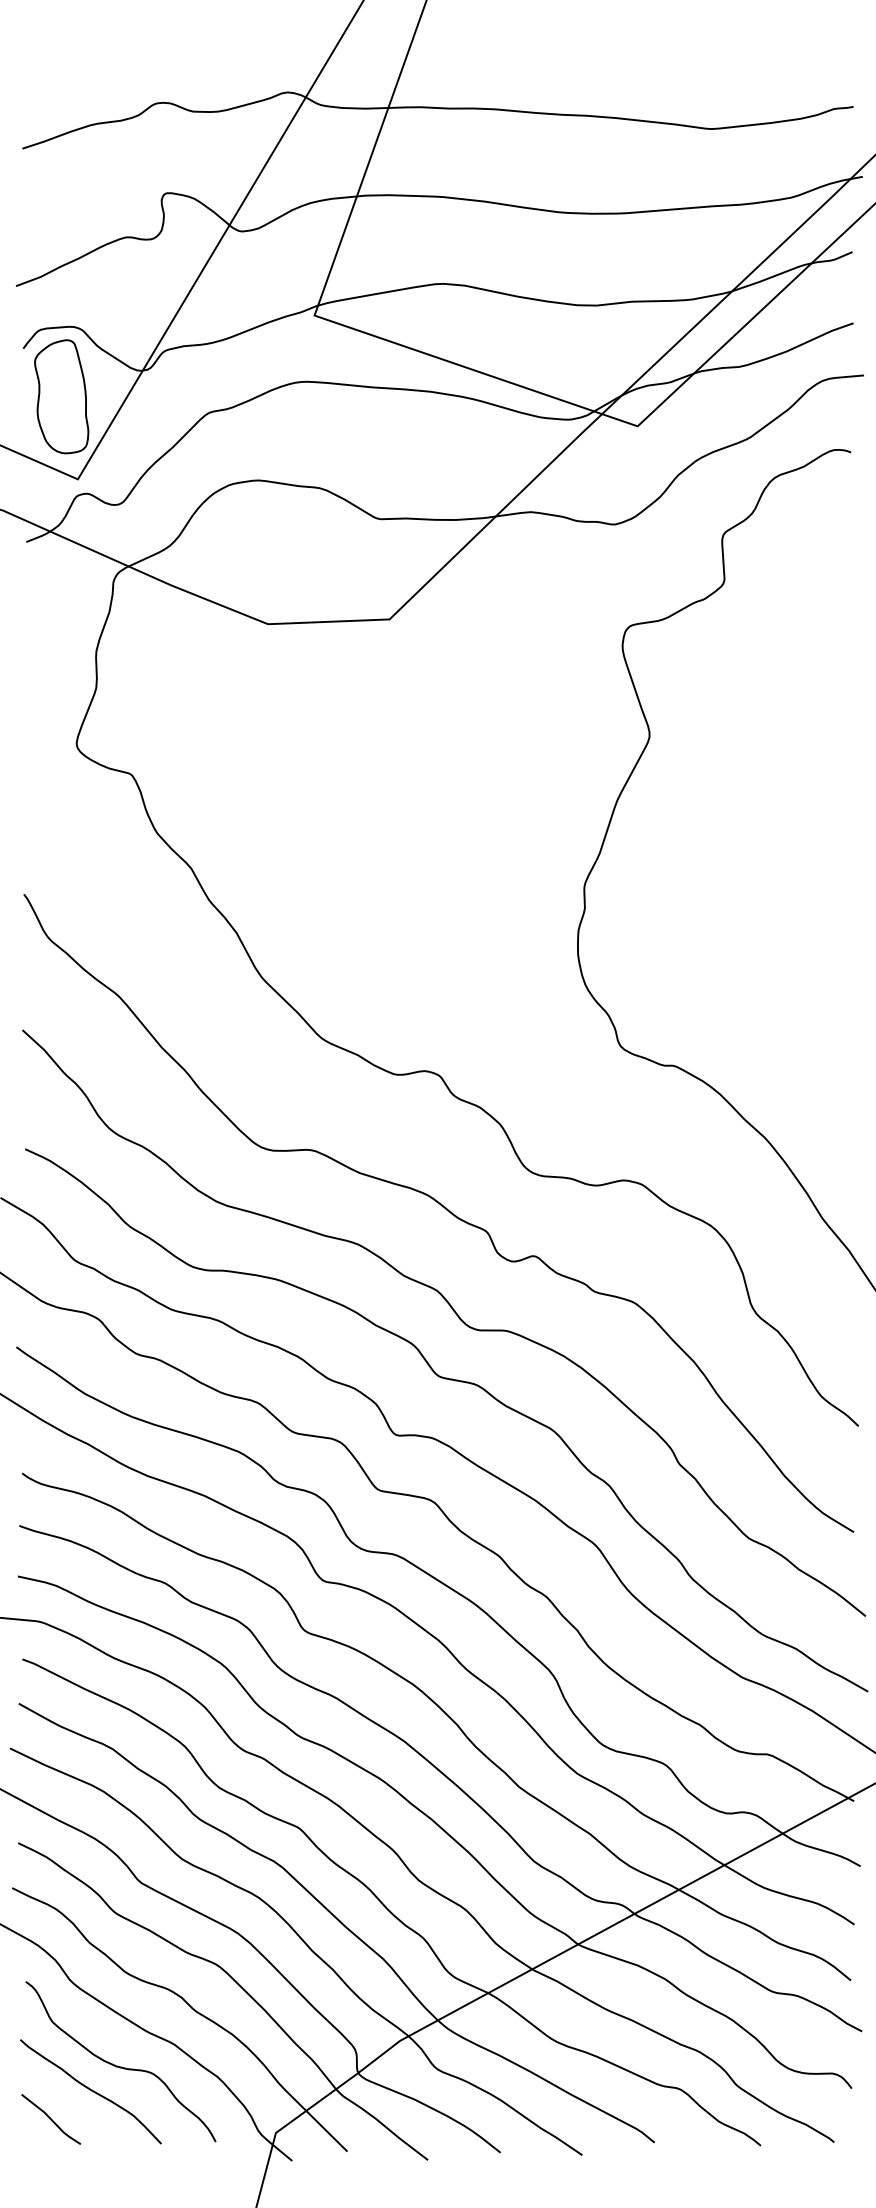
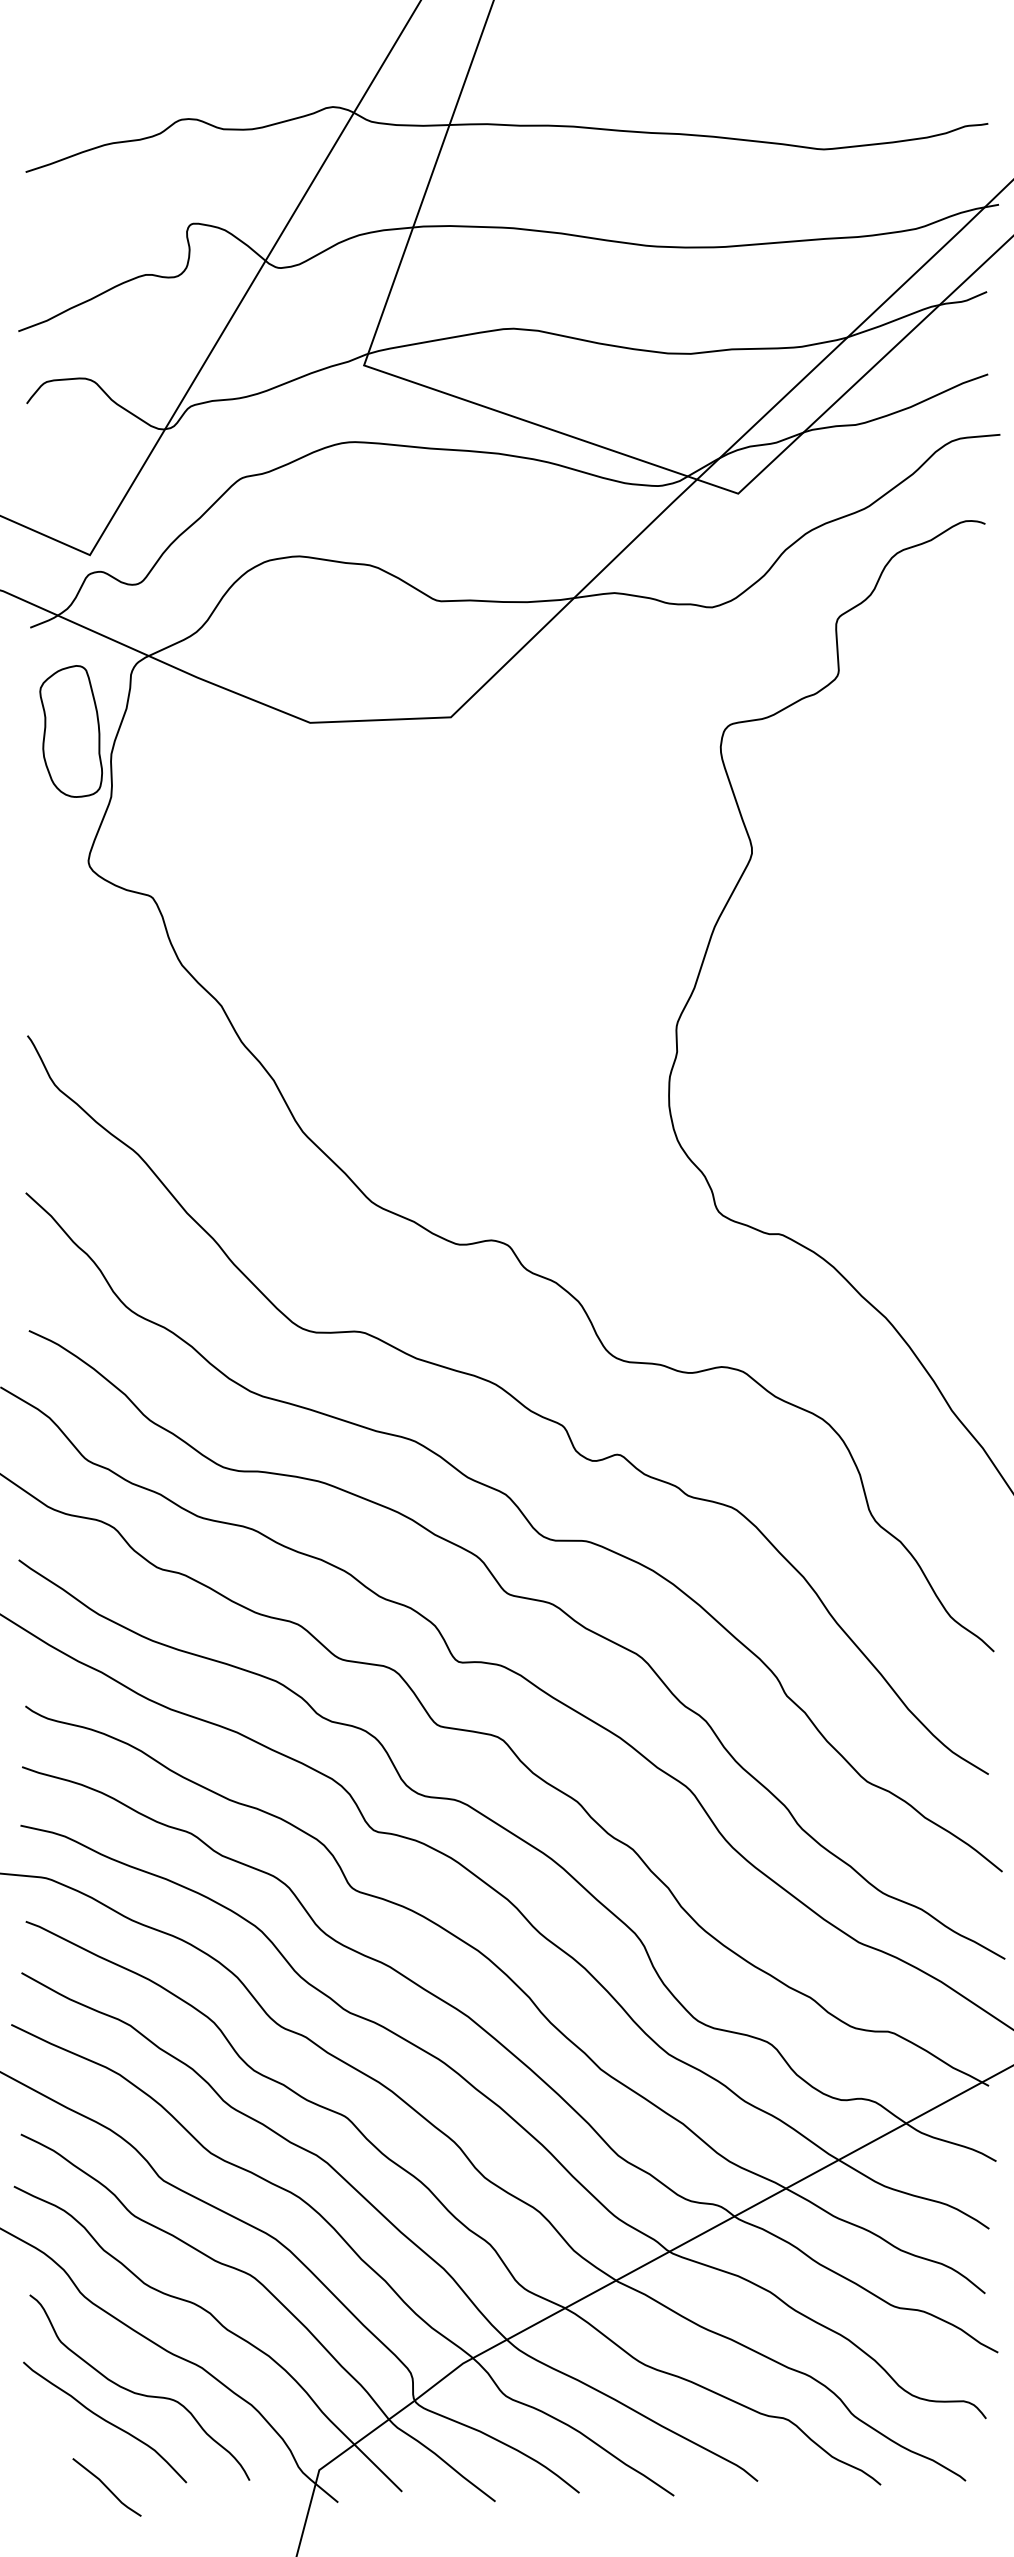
part: (61, 396) -> (70, 731), moved
line: (50, 2119) -> (106, 2487), moved

